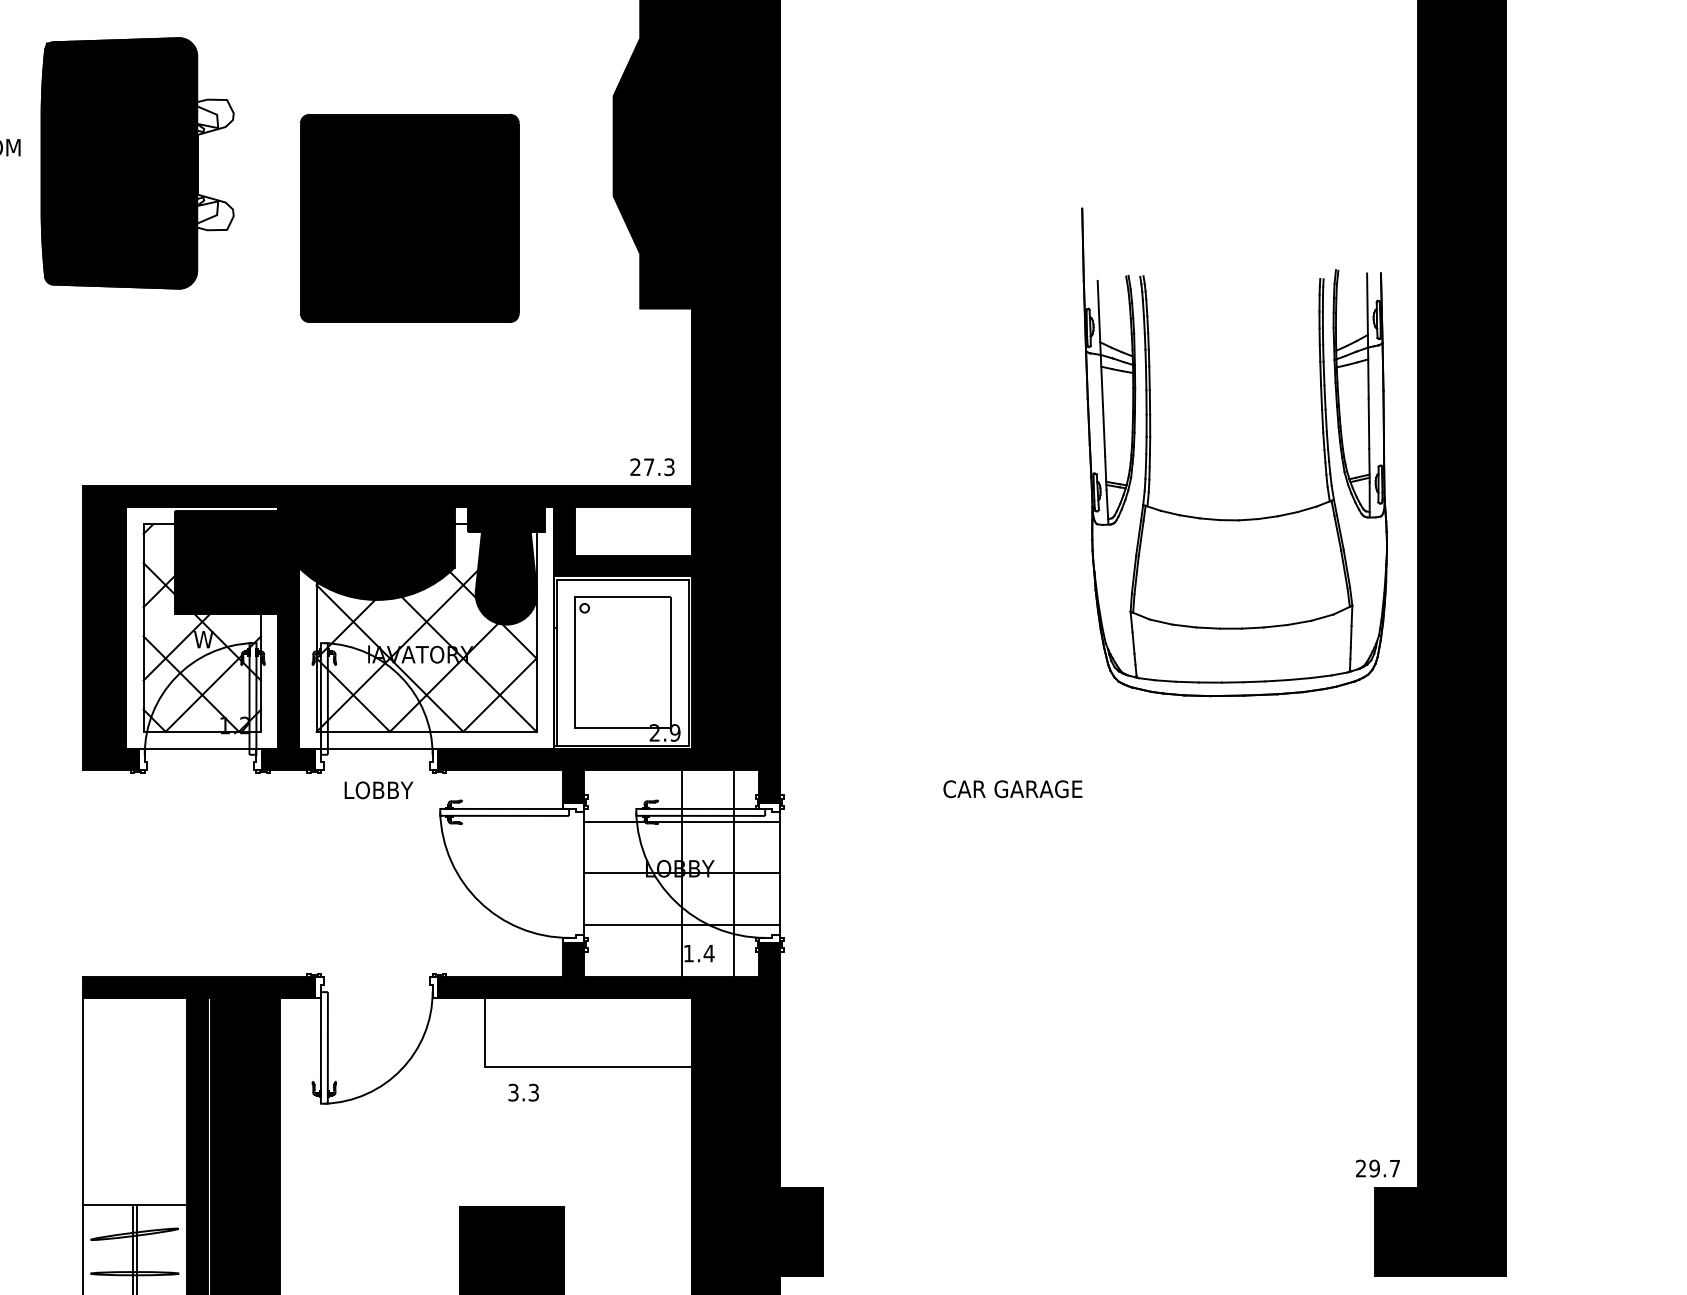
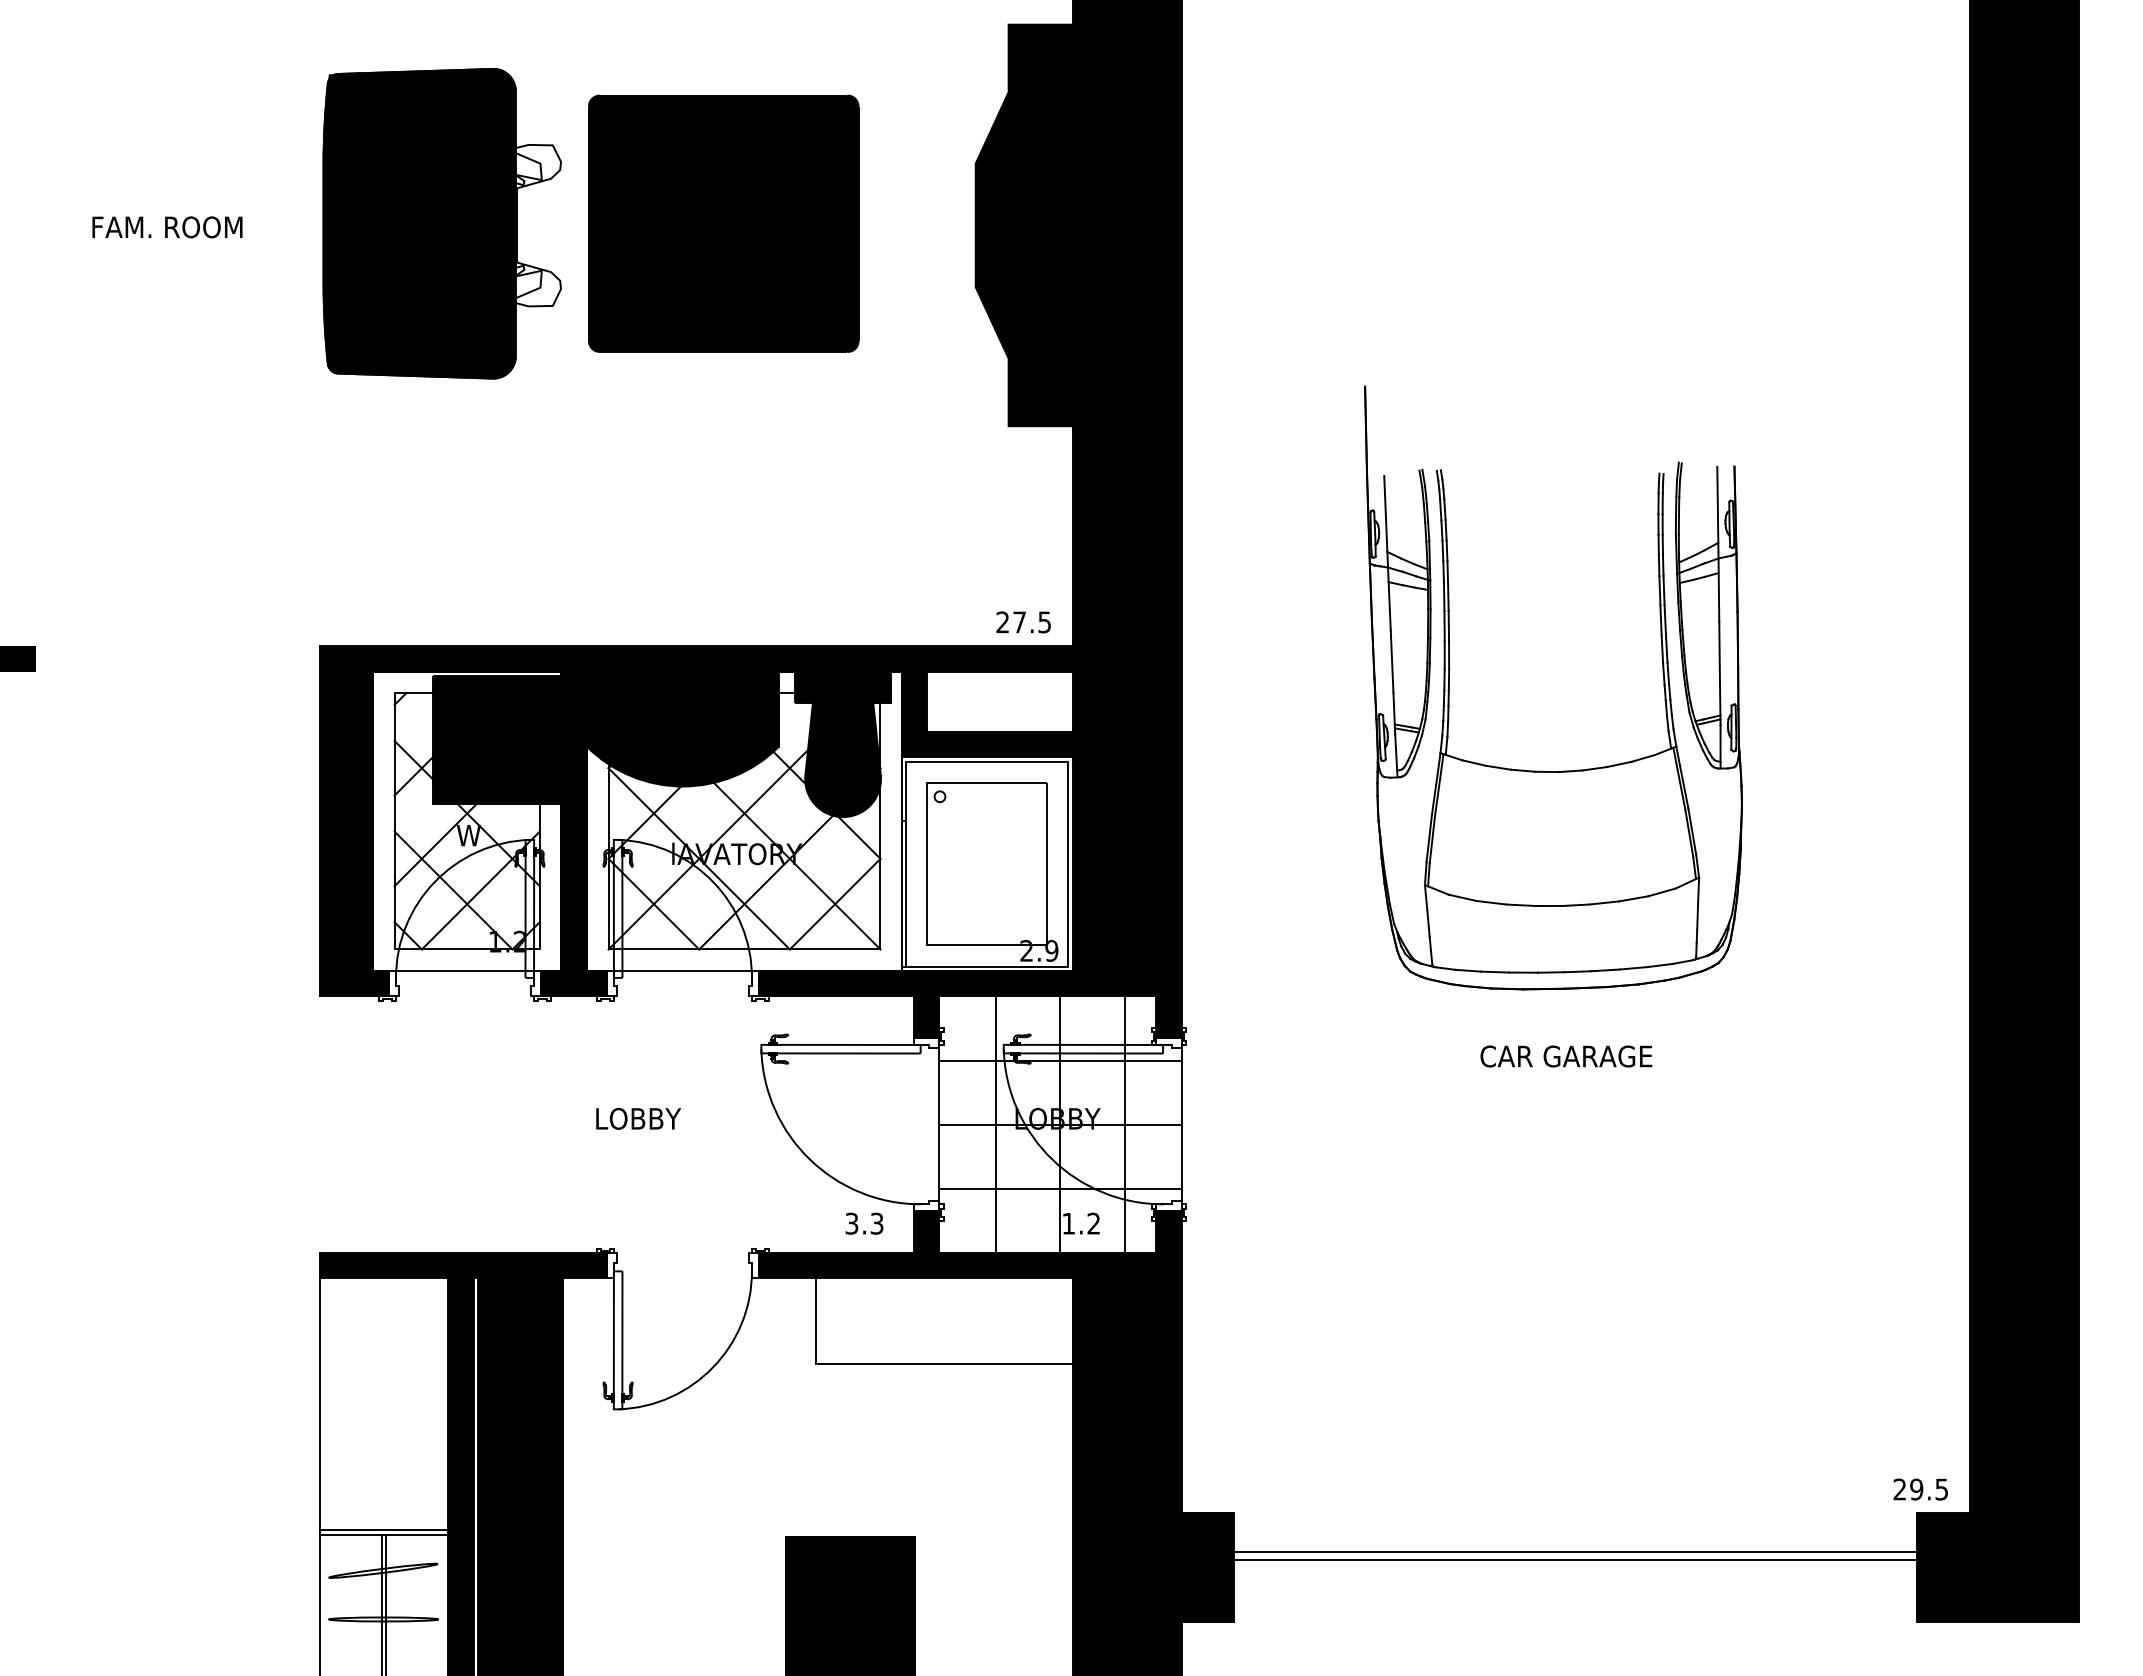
part: (137, 163) -> (441, 223), moved
part: (409, 218) -> (723, 223), moved
text: (670, 466) -> (1045, 621), 27.3 -> 27.5
part: (1241, 519) -> (1562, 770), moved
text: (1012, 789) -> (1566, 1056), moved
text: (378, 790) -> (638, 1118), moved
line: (630, 873) -> (996, 1124), added
text: (708, 953) -> (1093, 1223), 1.4 -> 1.2
text: (523, 1092) -> (864, 1223), moved
text: (1394, 1168) -> (1941, 1489), 29.7 -> 29.5
line: (134, 1201) -> (383, 1530), added
line: (1098, 1218) -> (1575, 1551), added
line: (1098, 1225) -> (1575, 1560), added

